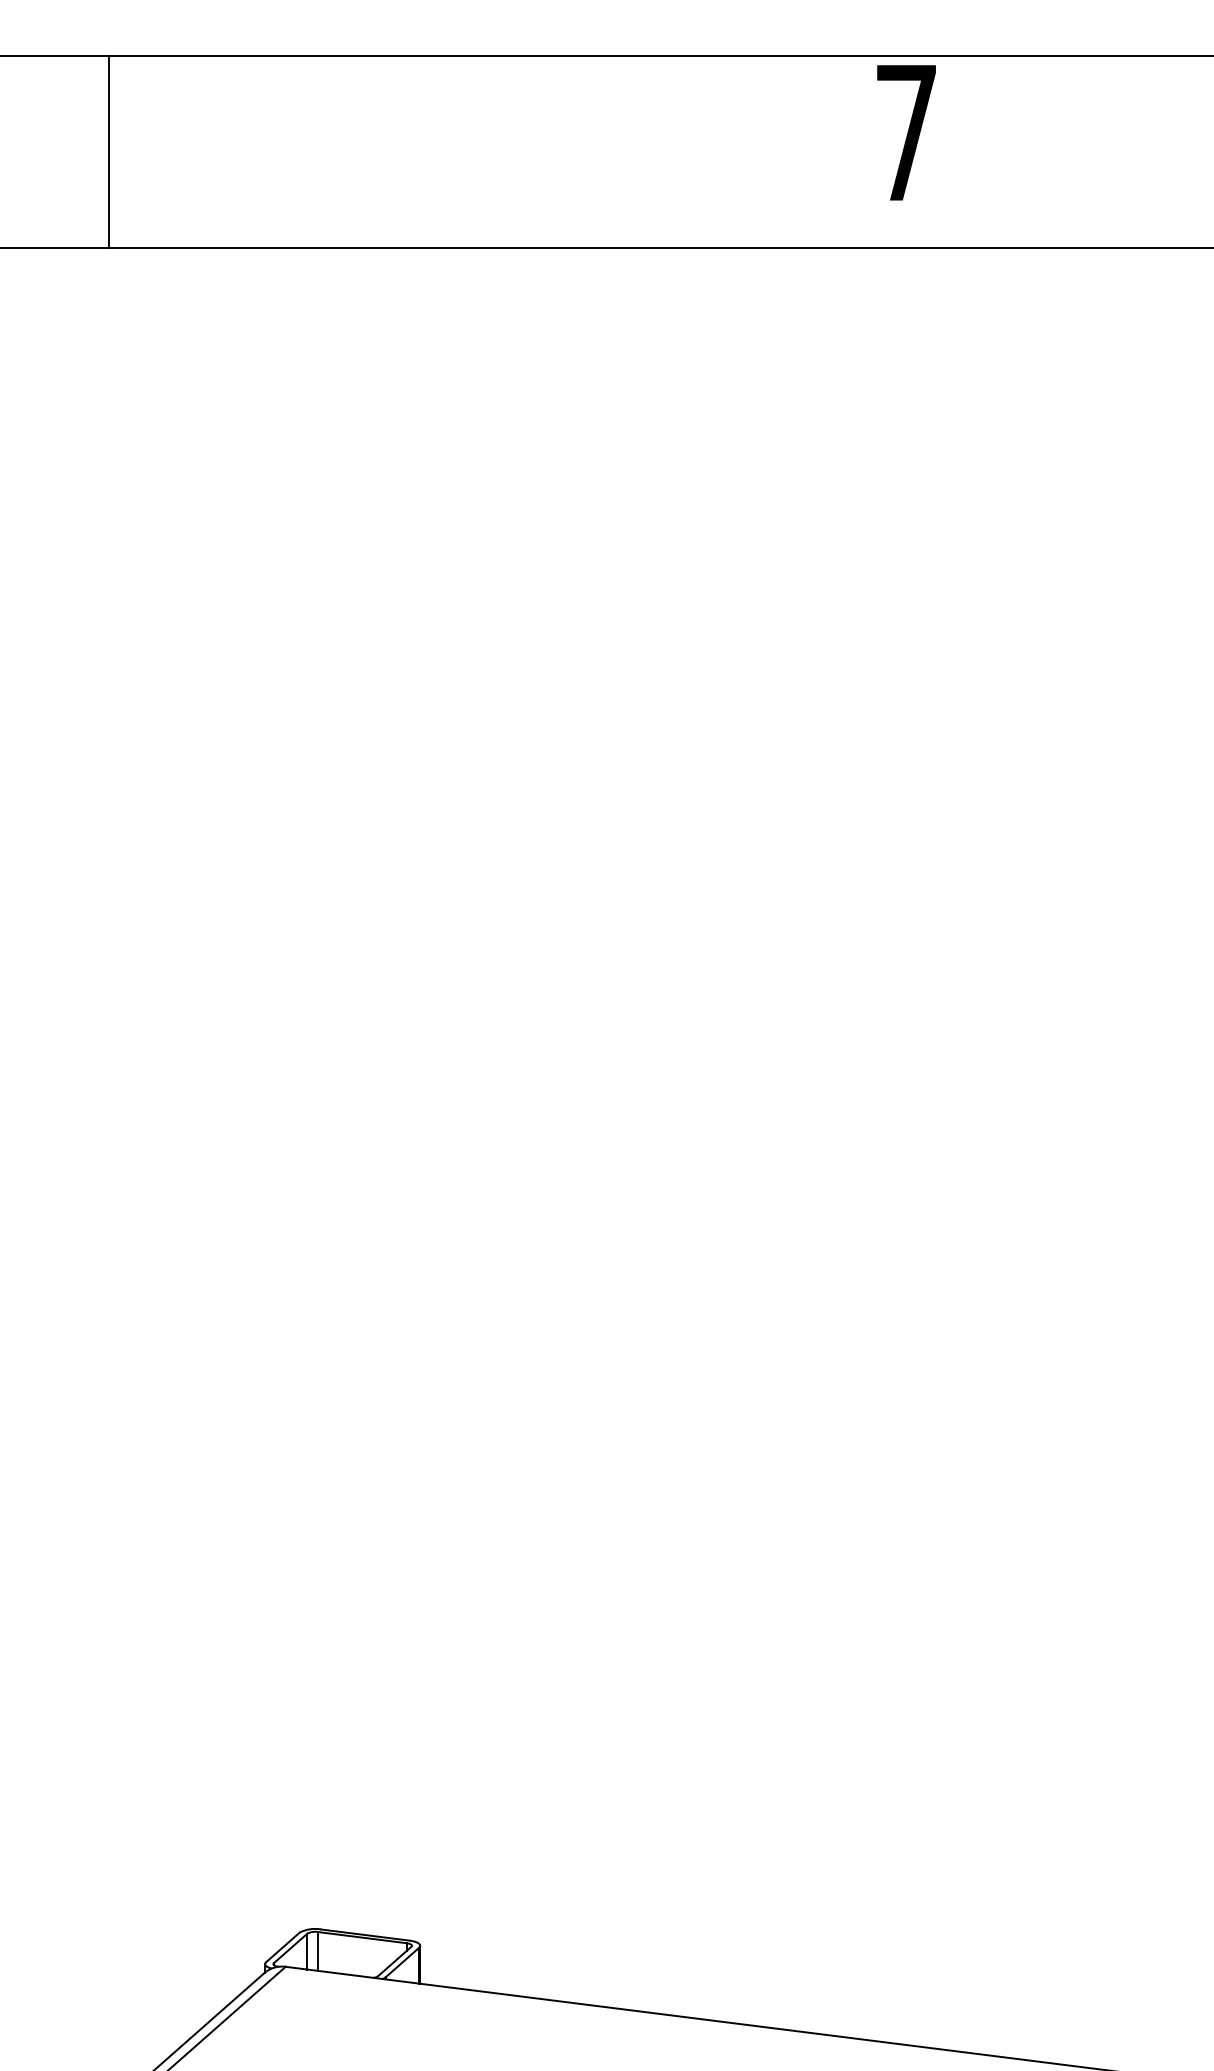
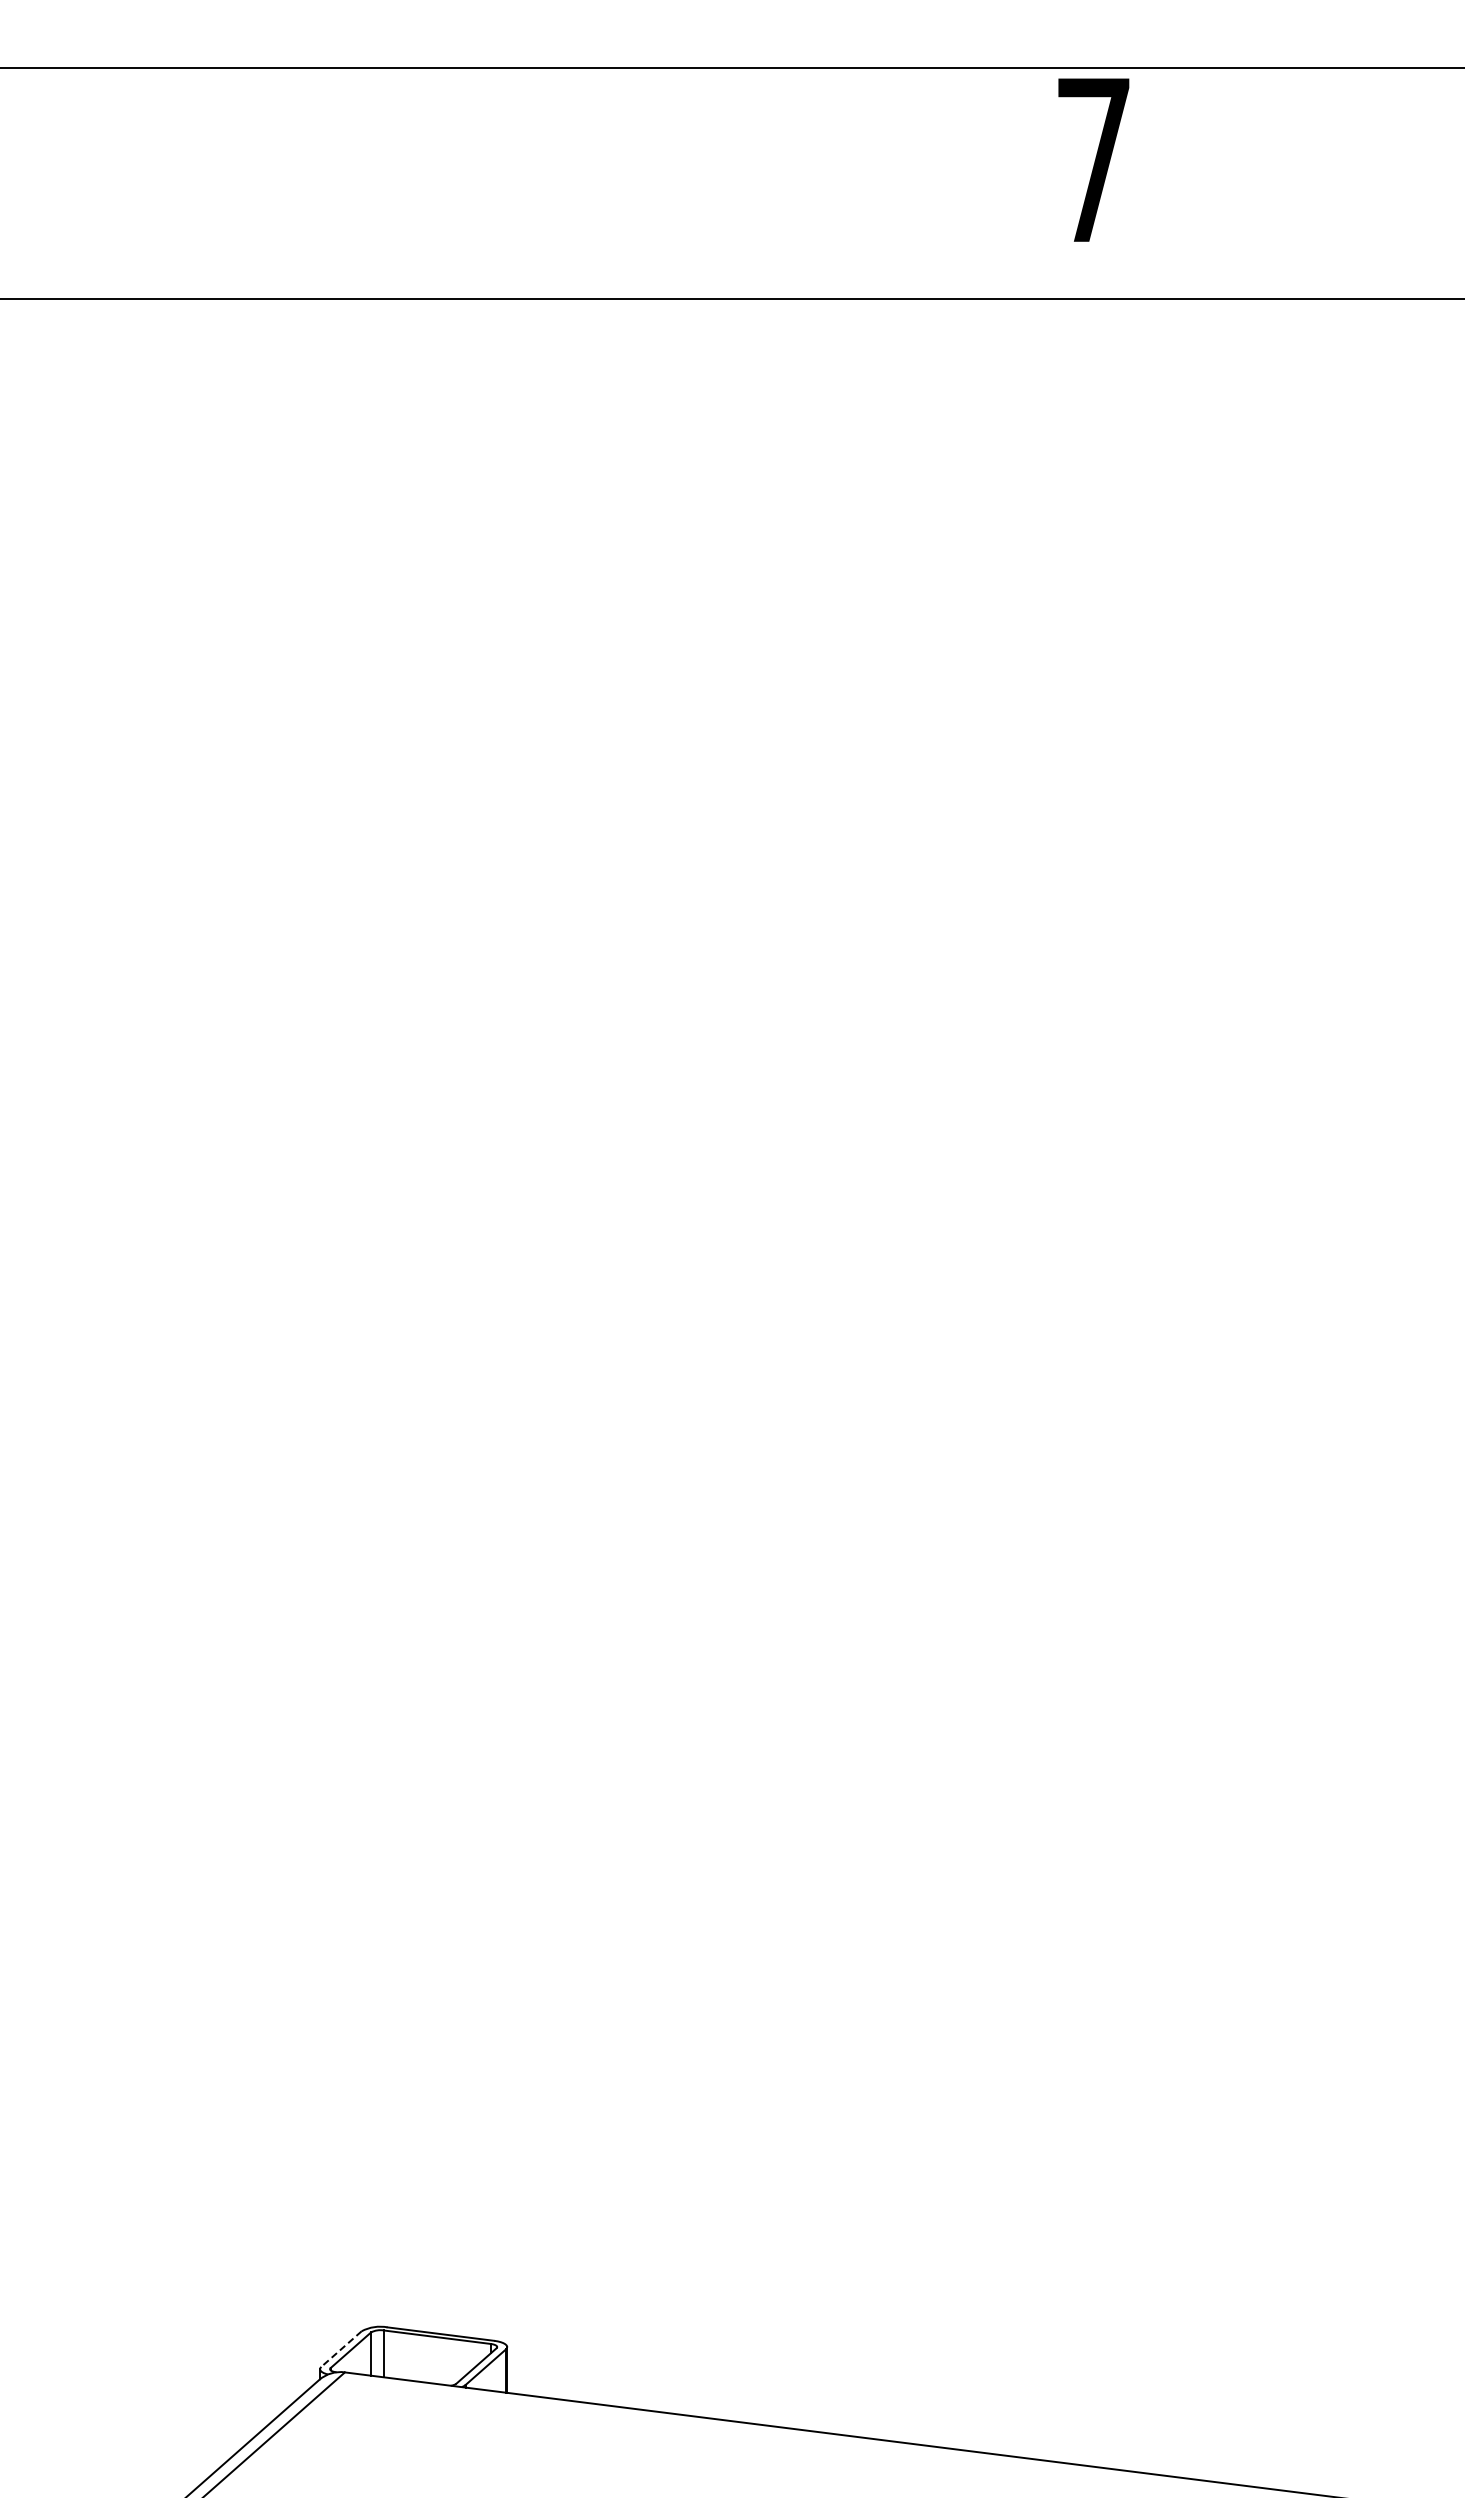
line: (108, 152) -> (131, 183), removed
line: (282, 1947) -> (341, 2349), solid -> dashed

